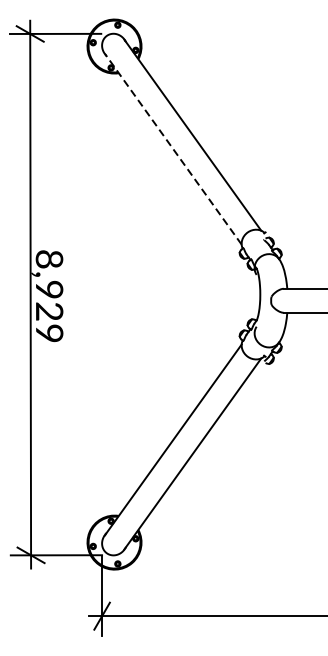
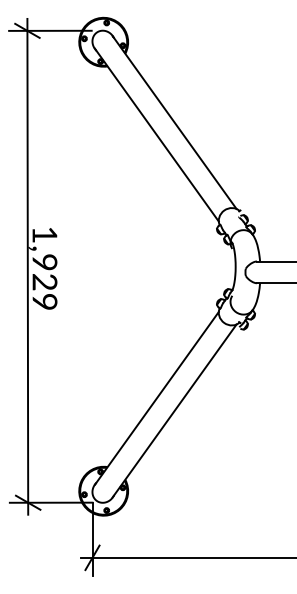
line: (172, 148) -> (156, 134), dashed -> solid
text: (49, 258) -> (44, 234), 8,929 -> 1,929

